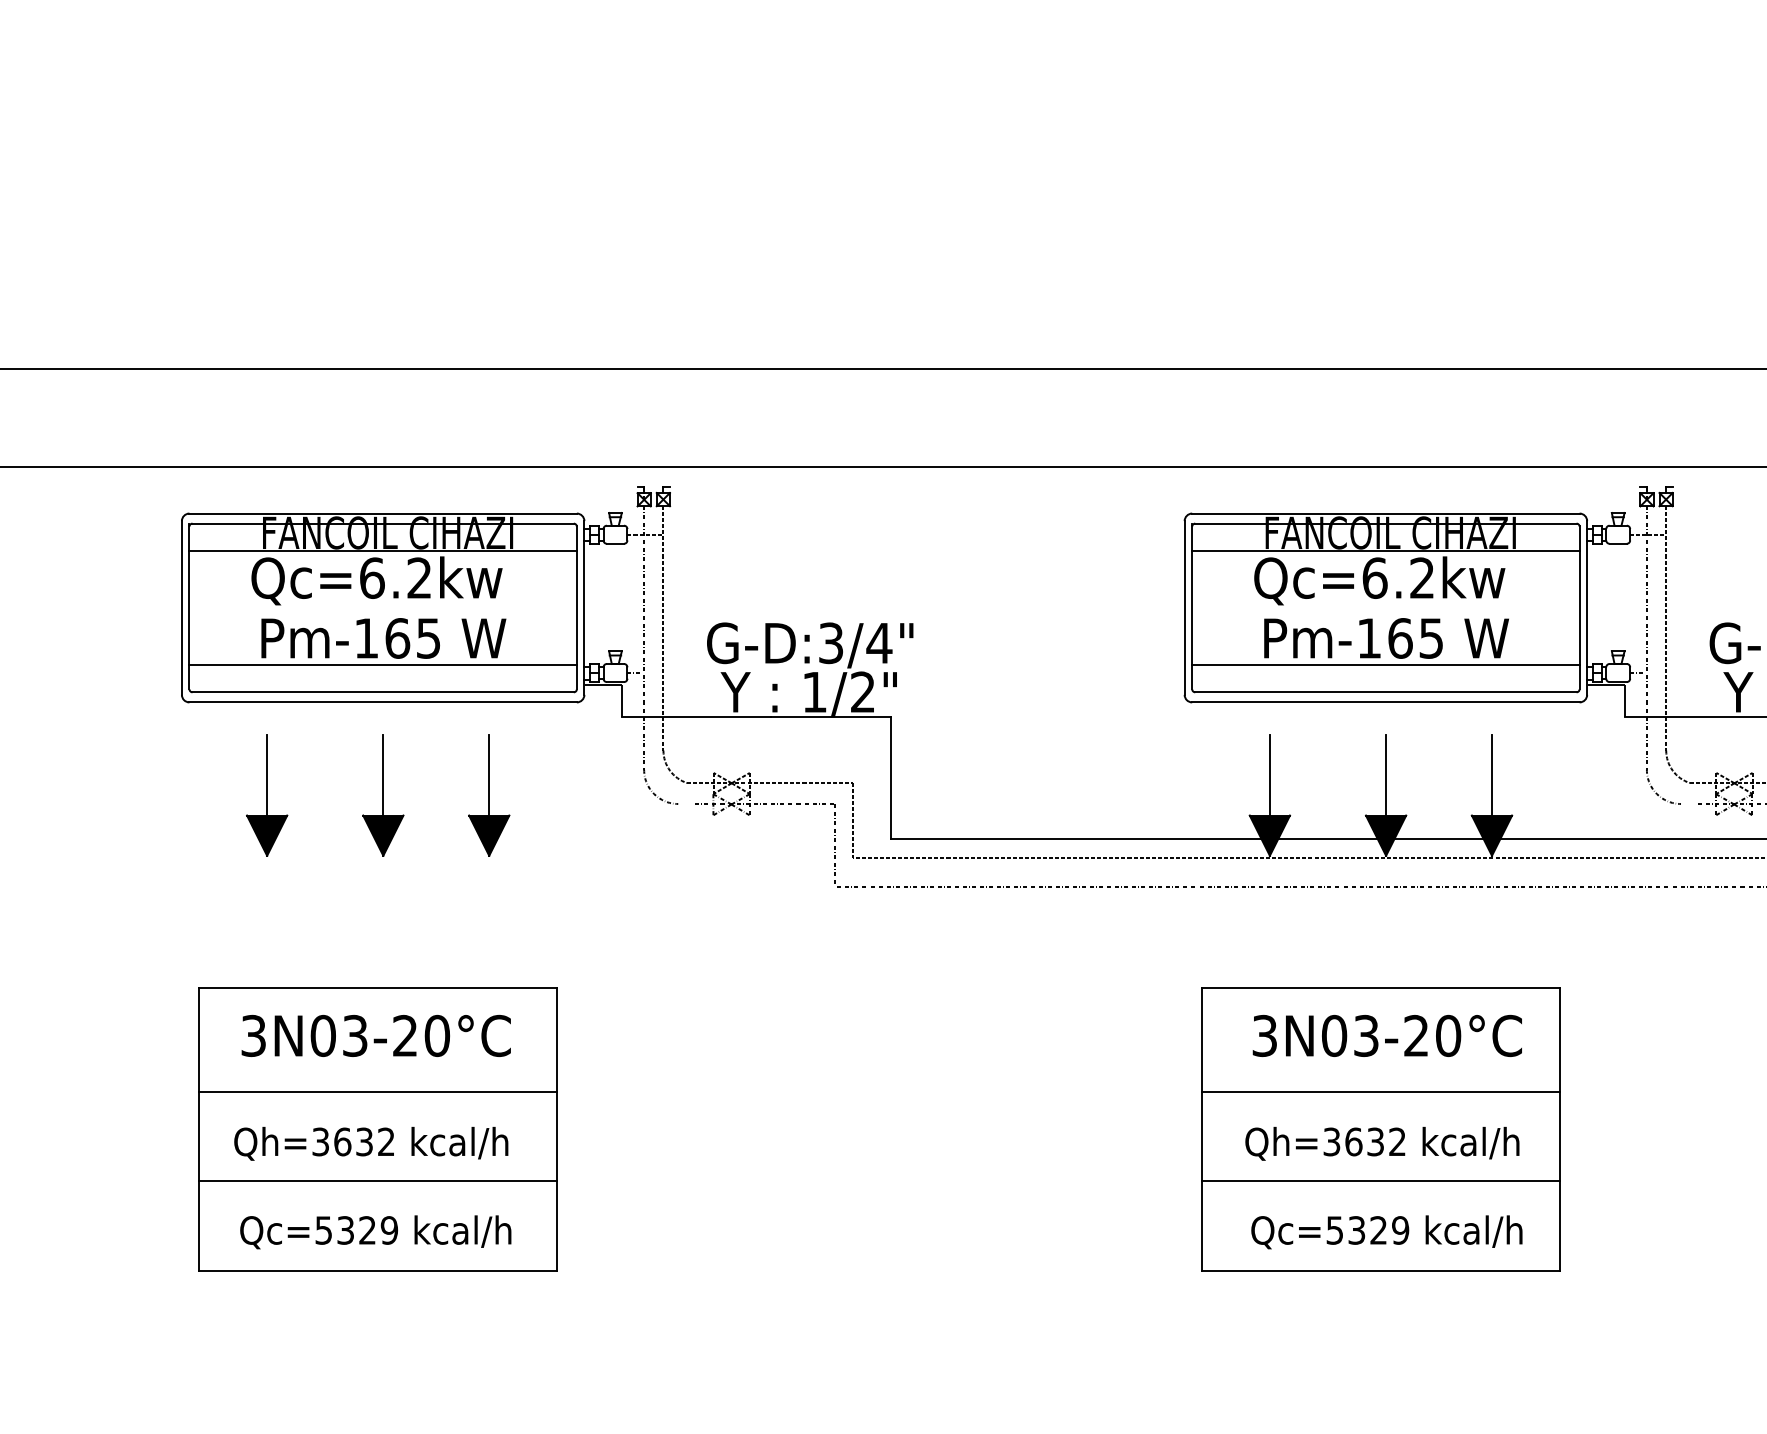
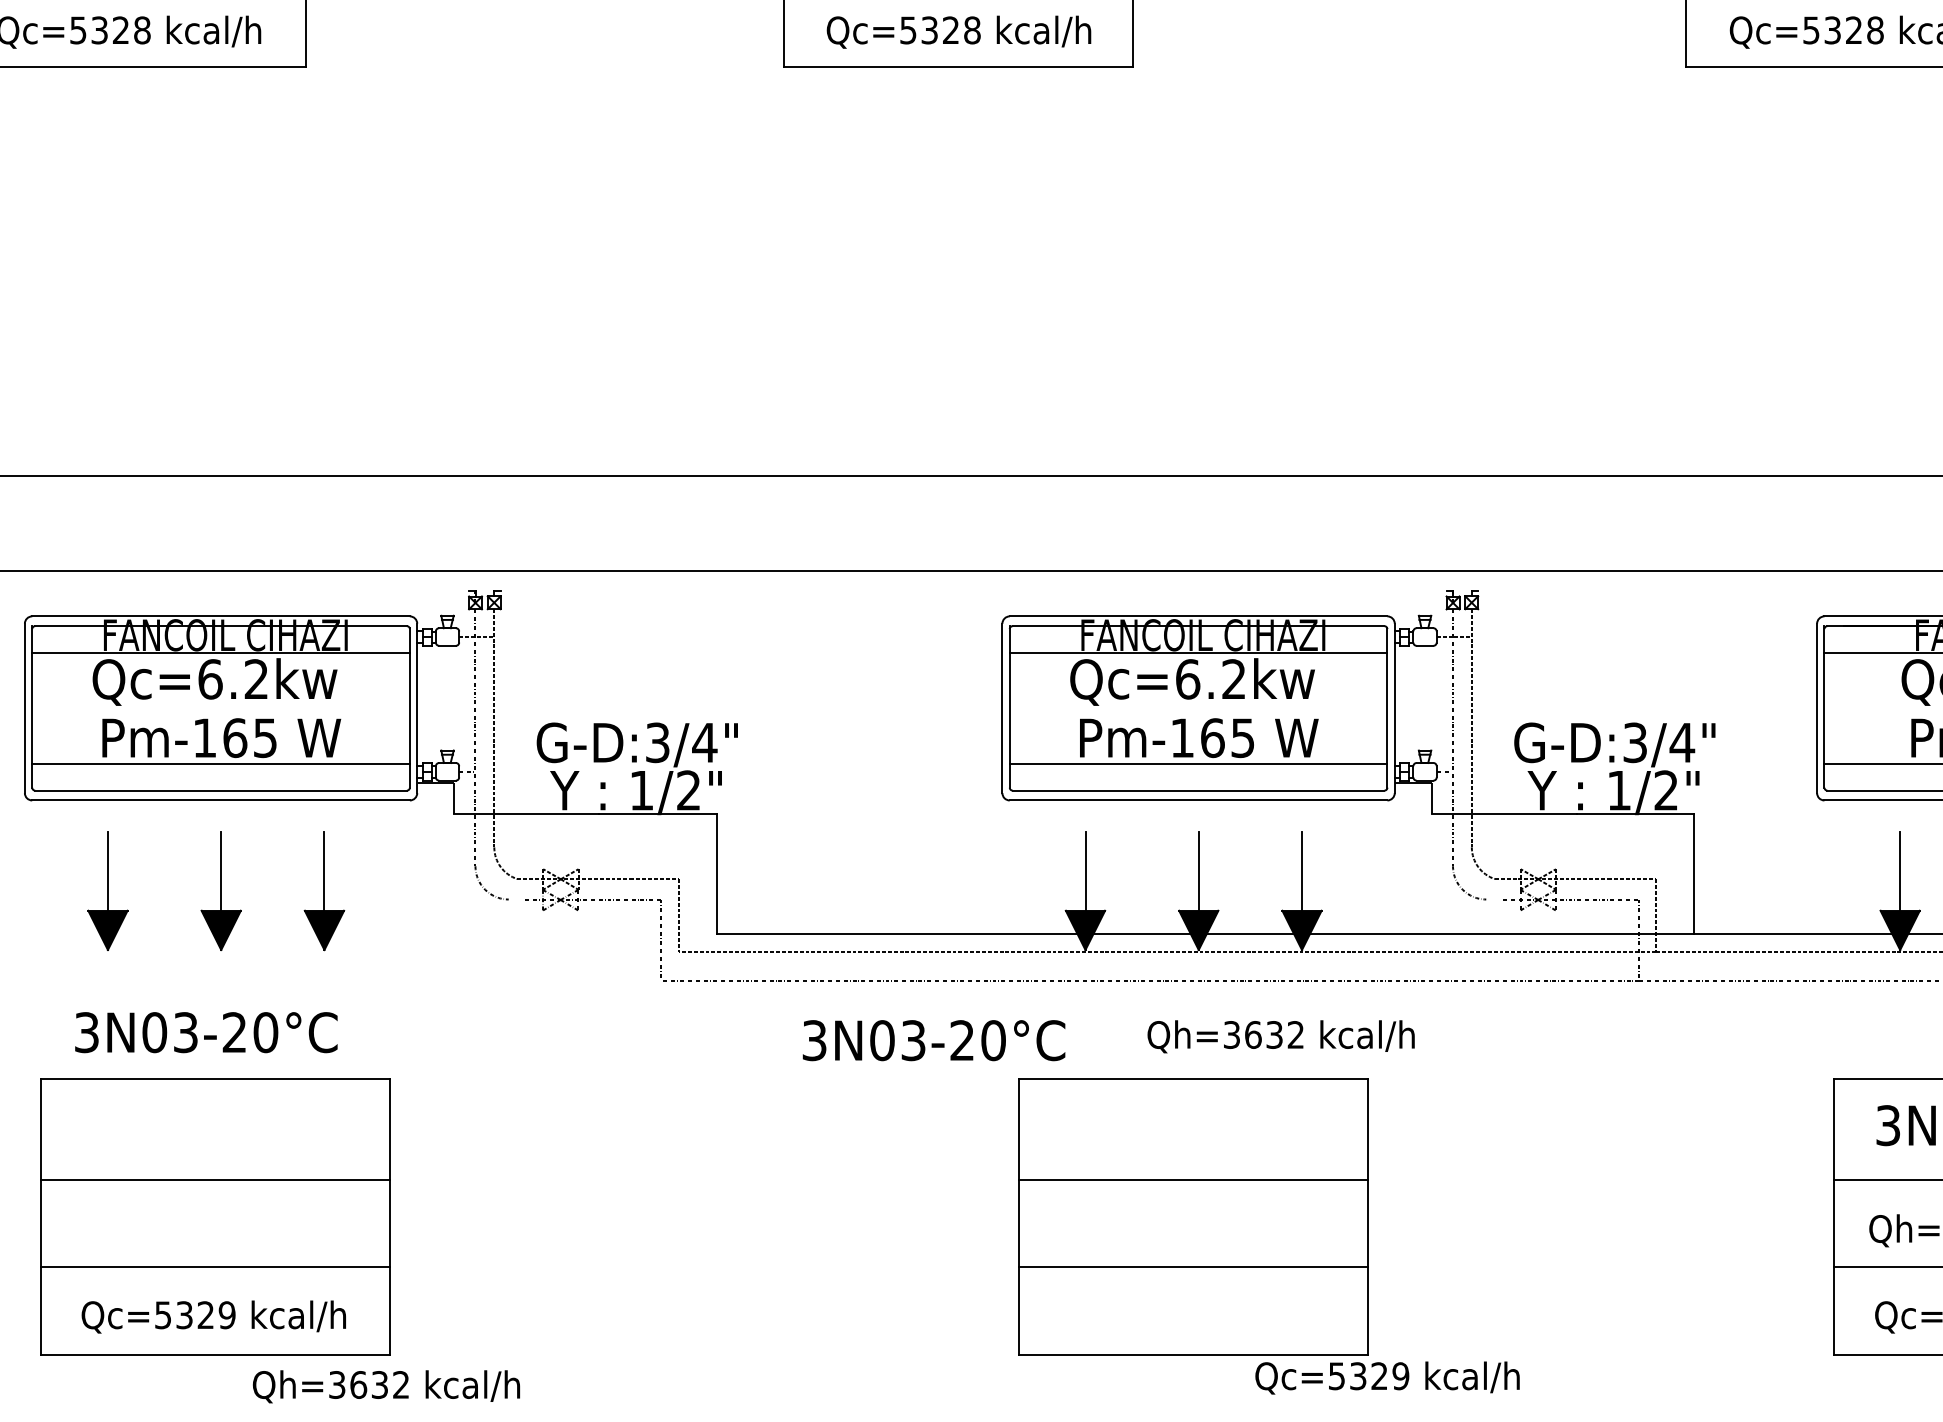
text: (376, 1035) -> (206, 1032), moved
text: (1386, 1035) -> (933, 1040), moved
text: (370, 1143) -> (385, 1386), moved
text: (1381, 1143) -> (1280, 1036), moved
text: (1386, 1231) -> (1387, 1377), moved

